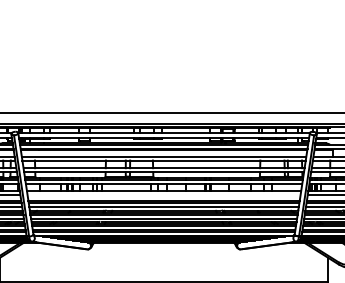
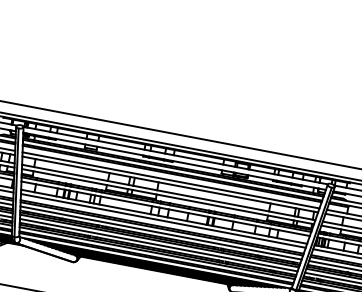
line: (163, 195) -> (162, 220), added

